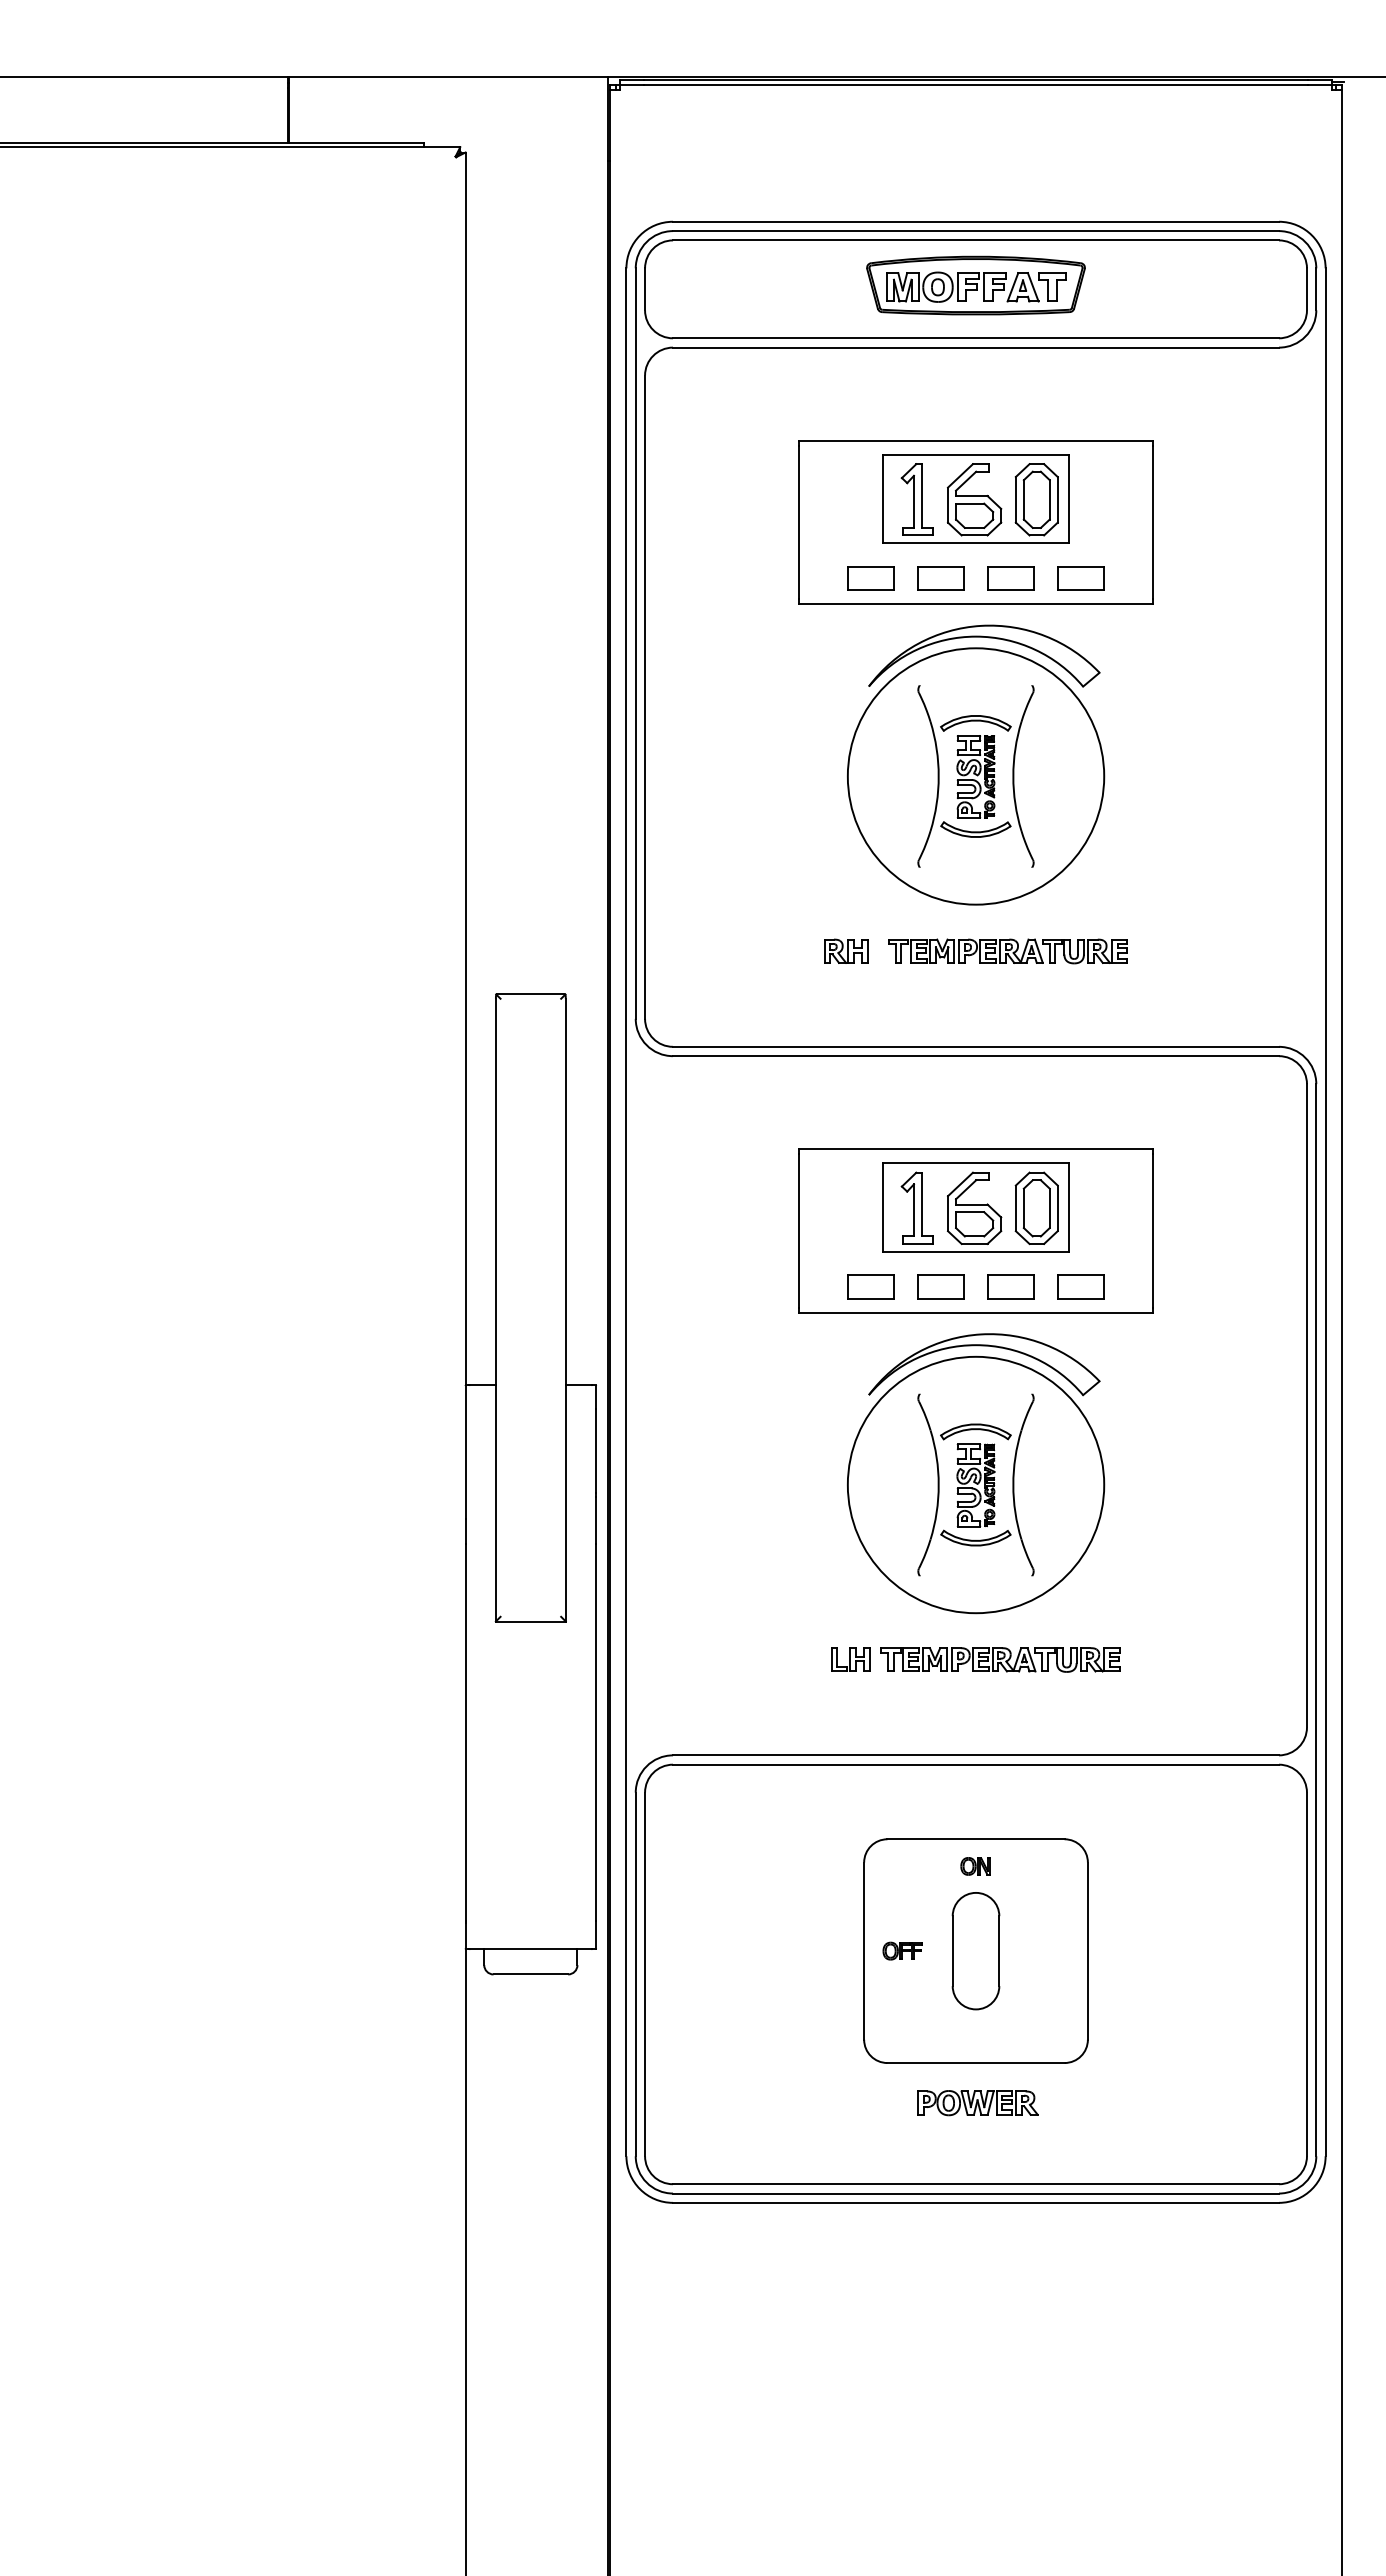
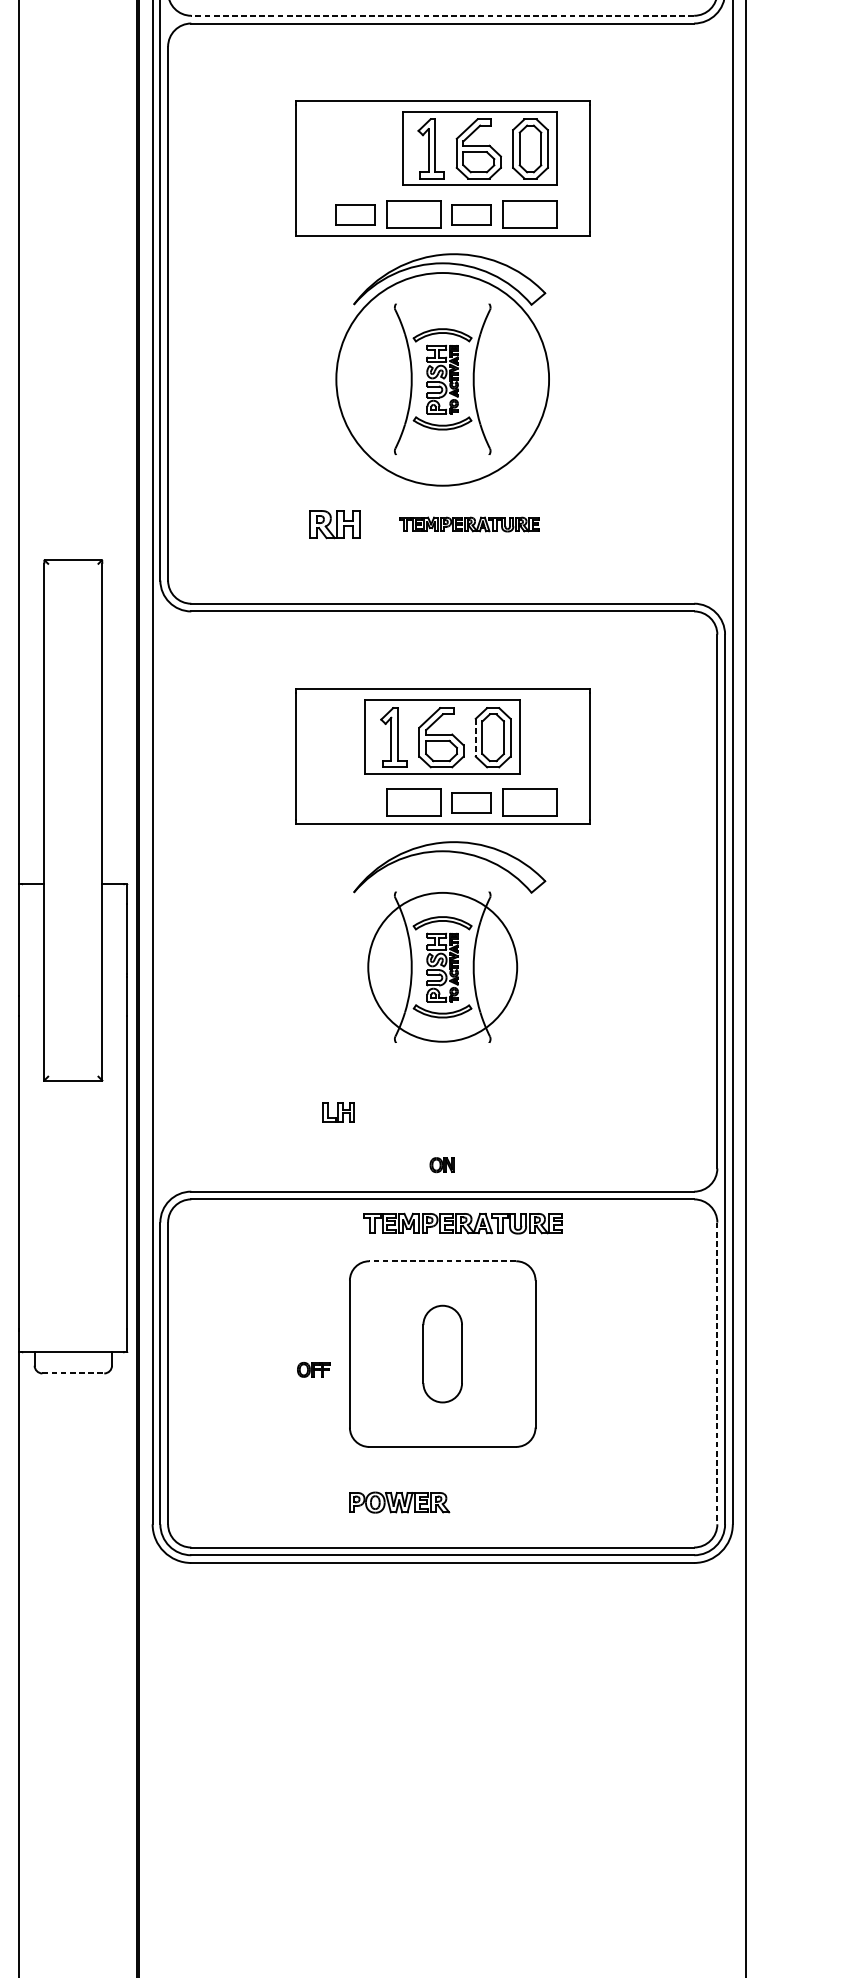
line: (976, 338) -> (443, 15), solid -> dashed
part: (975, 498) -> (479, 147), moved
part: (940, 578) -> (413, 215), size x1.4
part: (1080, 578) -> (529, 215), size x1.4
part: (846, 950) -> (335, 523), size x1.4
part: (1007, 951) -> (468, 524), size x0.7
line: (1015, 1208) -> (475, 737), solid -> dashed
part: (870, 1286) -> (355, 802), removed
part: (940, 1286) -> (413, 802), size x1.4
part: (1080, 1286) -> (529, 802), size x1.4
circle: (975, 1484) -> (442, 966), size x0.7
part: (1000, 1659) -> (463, 1223), moved
line: (976, 1839) -> (443, 1261), solid -> dashed
part: (975, 1866) -> (442, 1165), moved
part: (902, 1950) -> (313, 1369), moved
line: (531, 1974) -> (73, 1373), solid -> dashed
line: (1306, 1974) -> (716, 1373), solid -> dashed
part: (977, 2103) -> (399, 1502), moved

